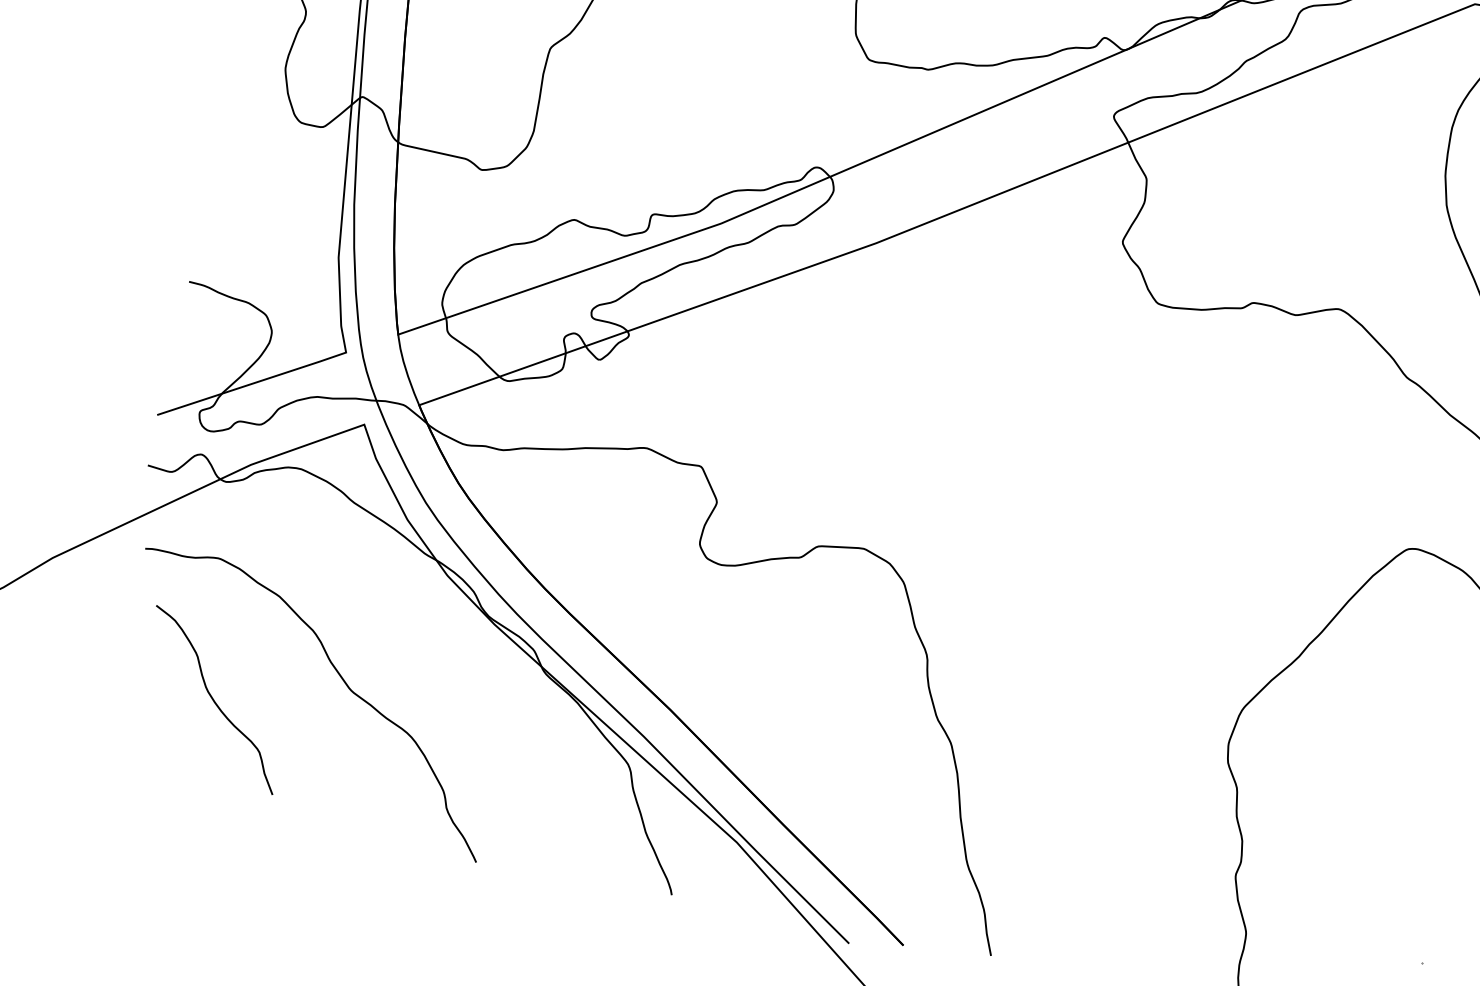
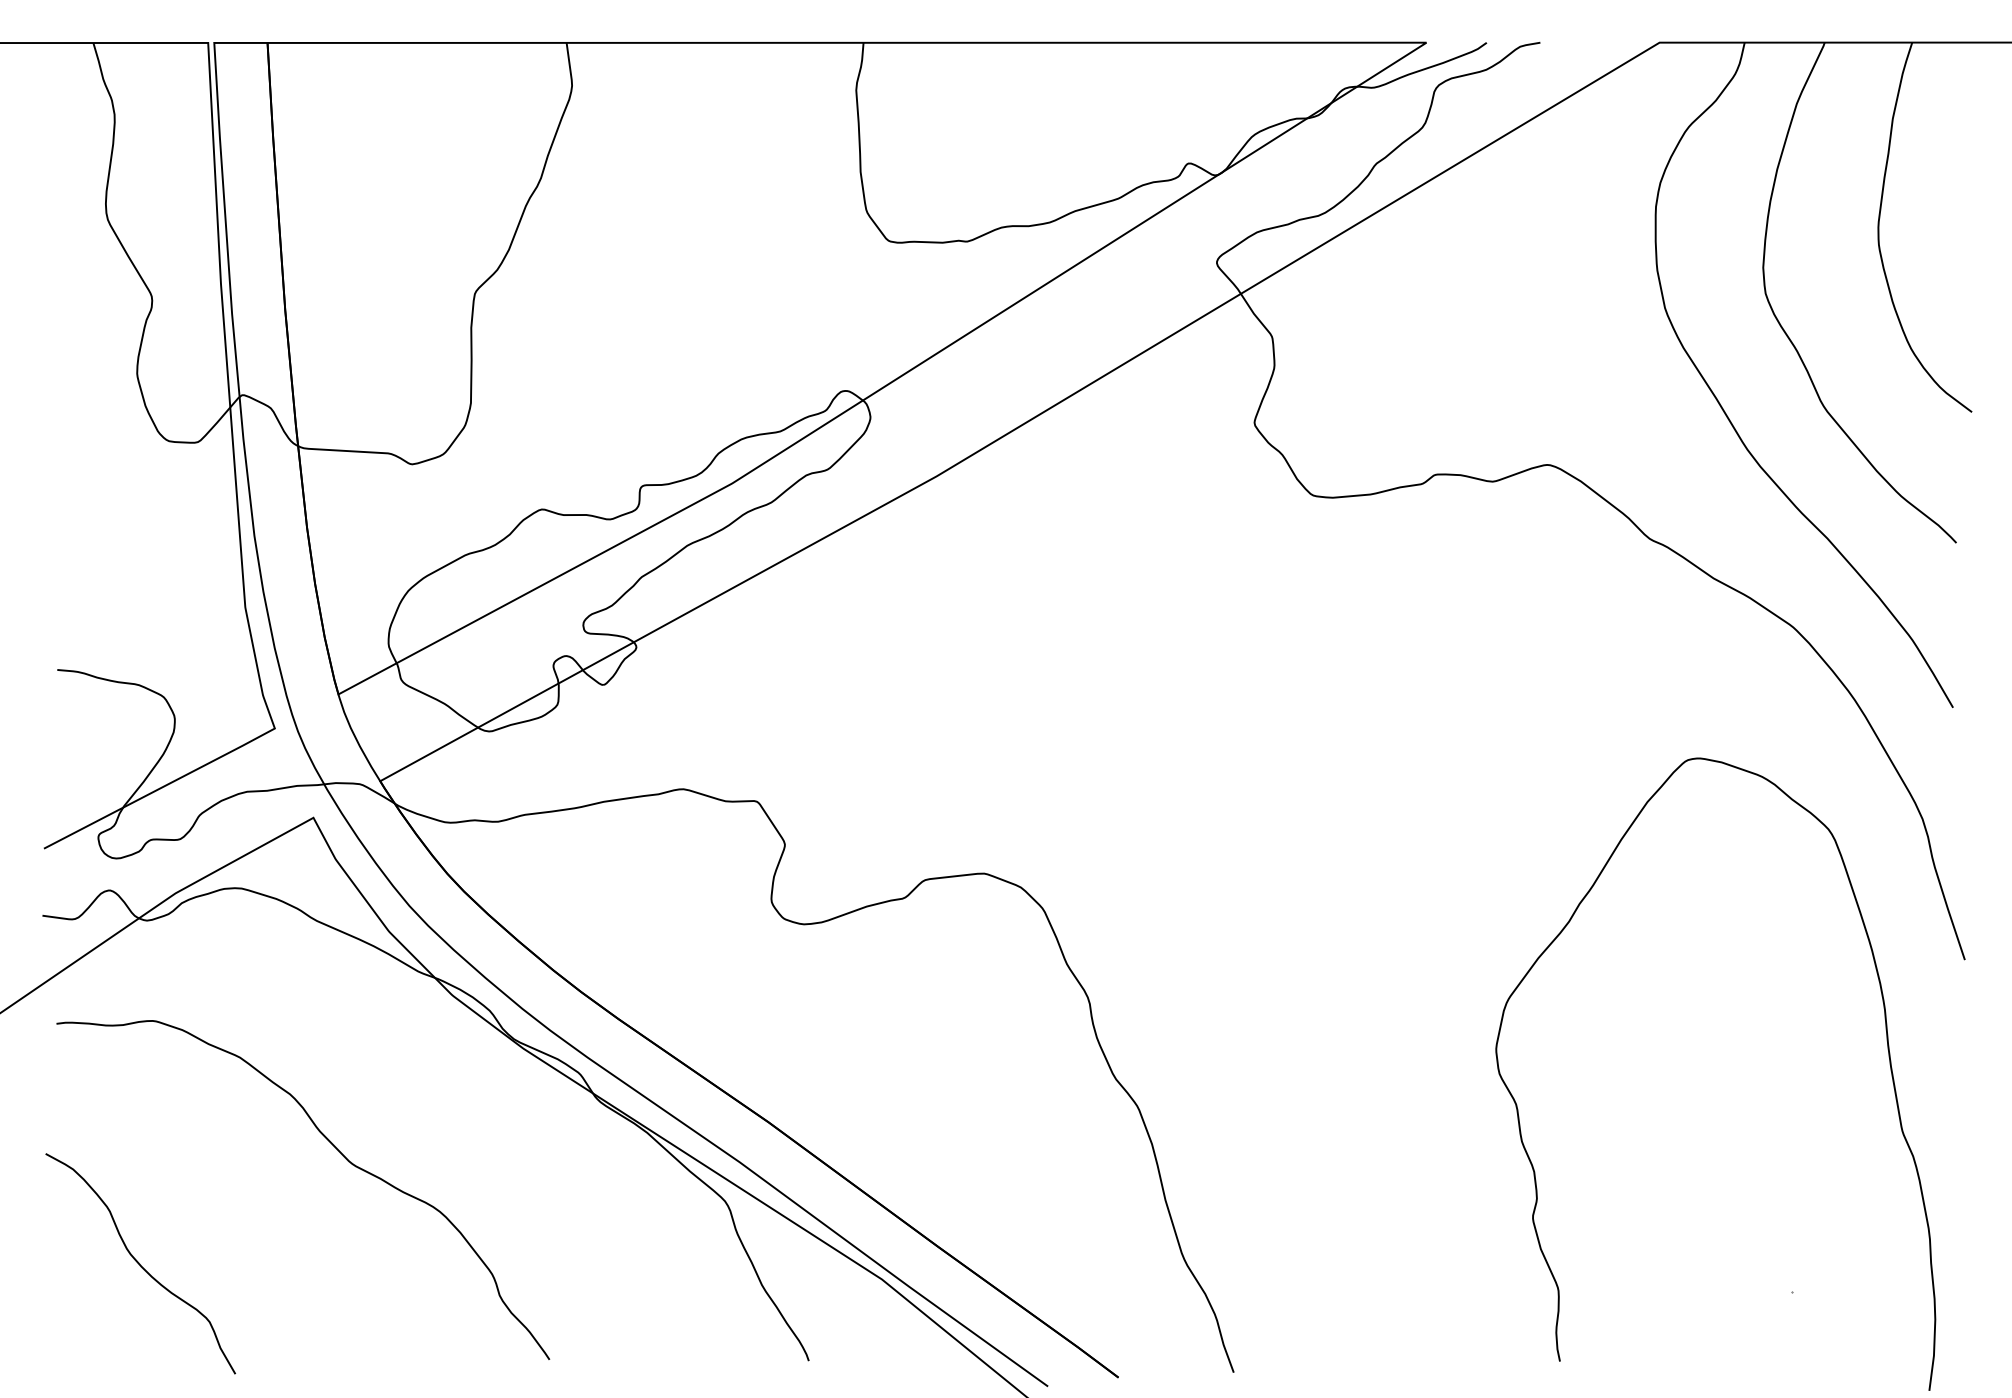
curve: (213, 699) -> (139, 1263), moved

